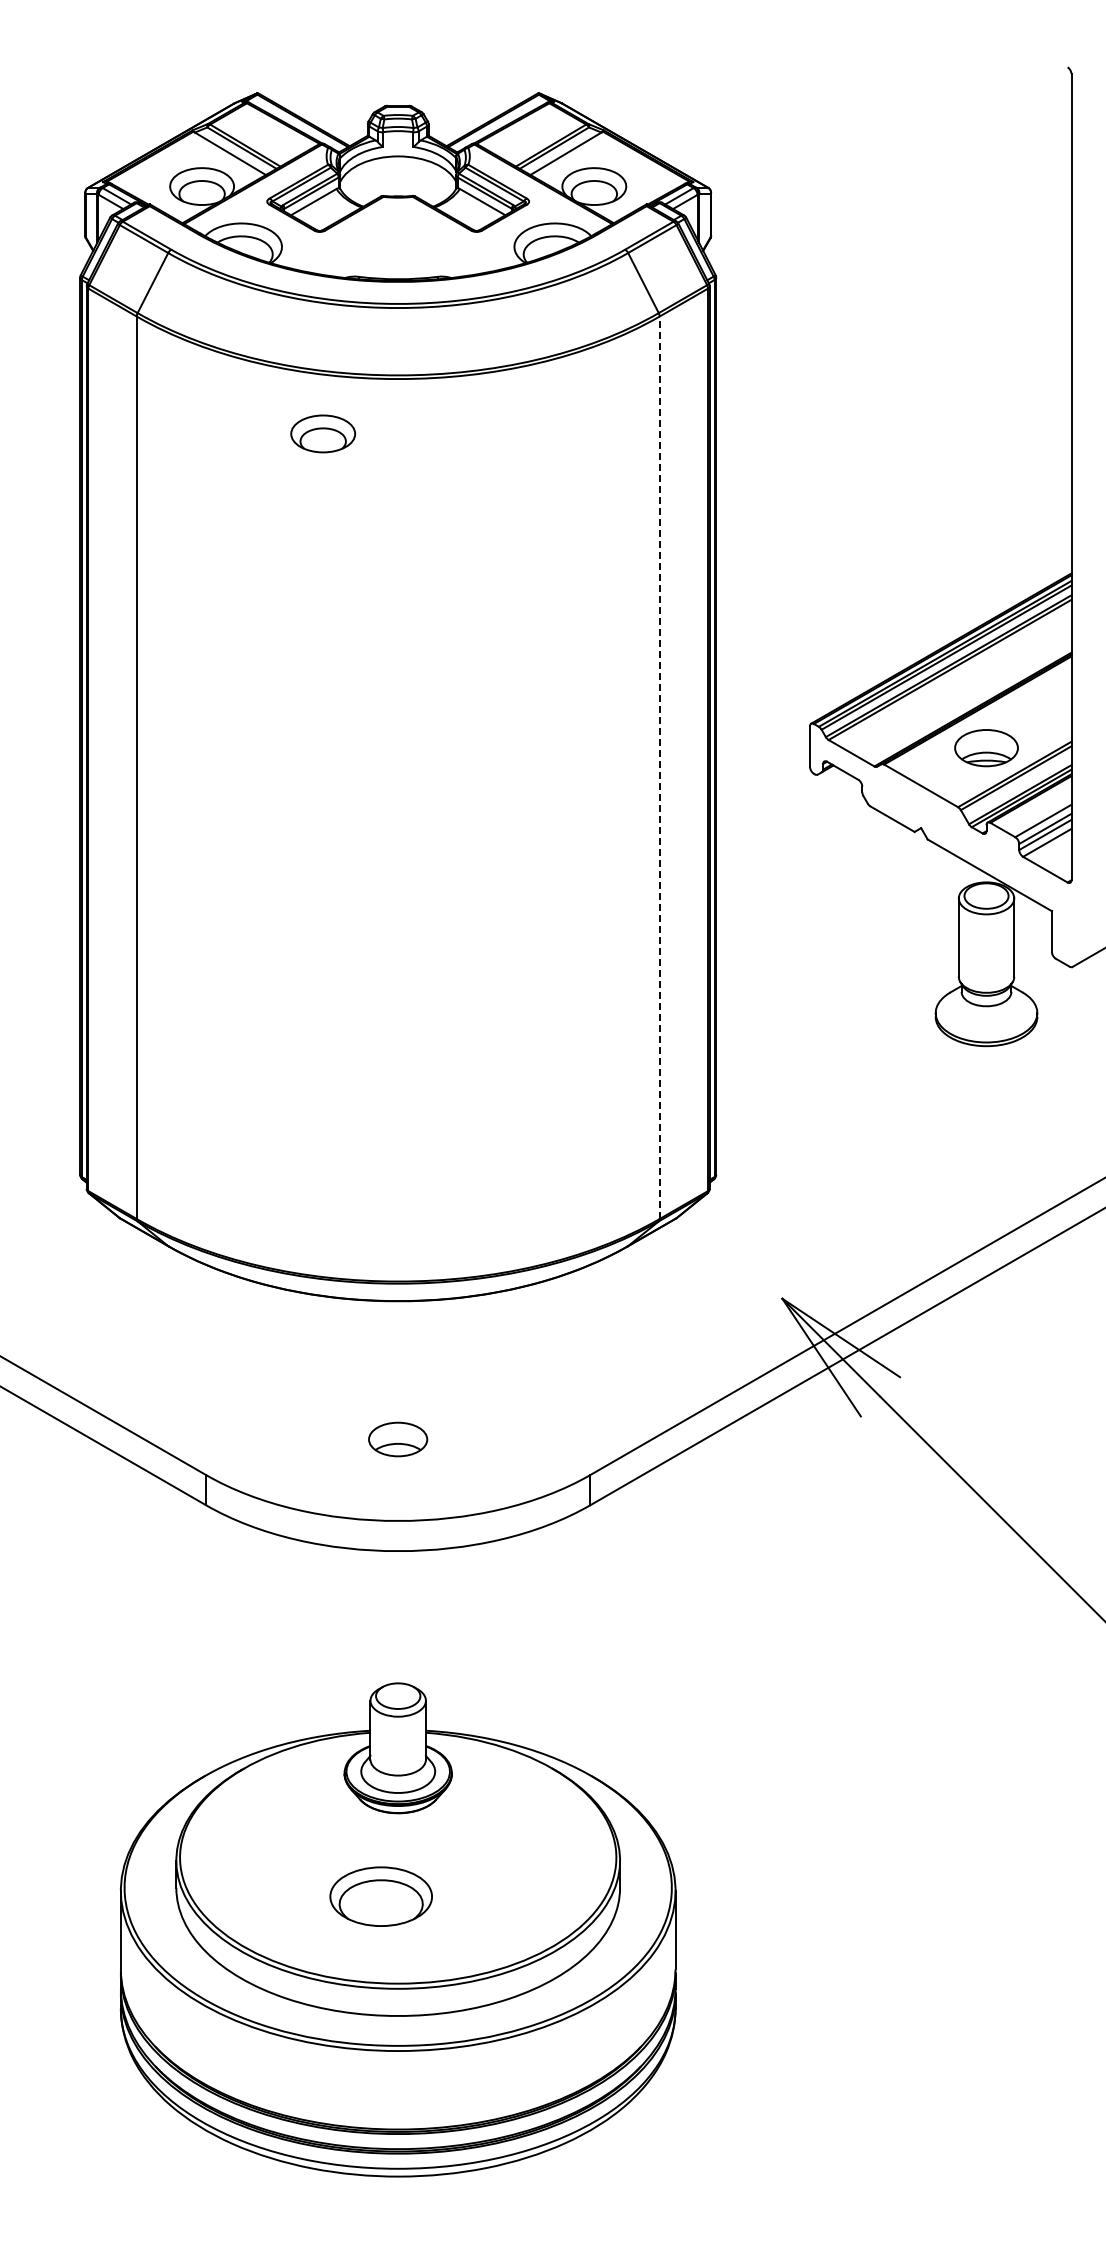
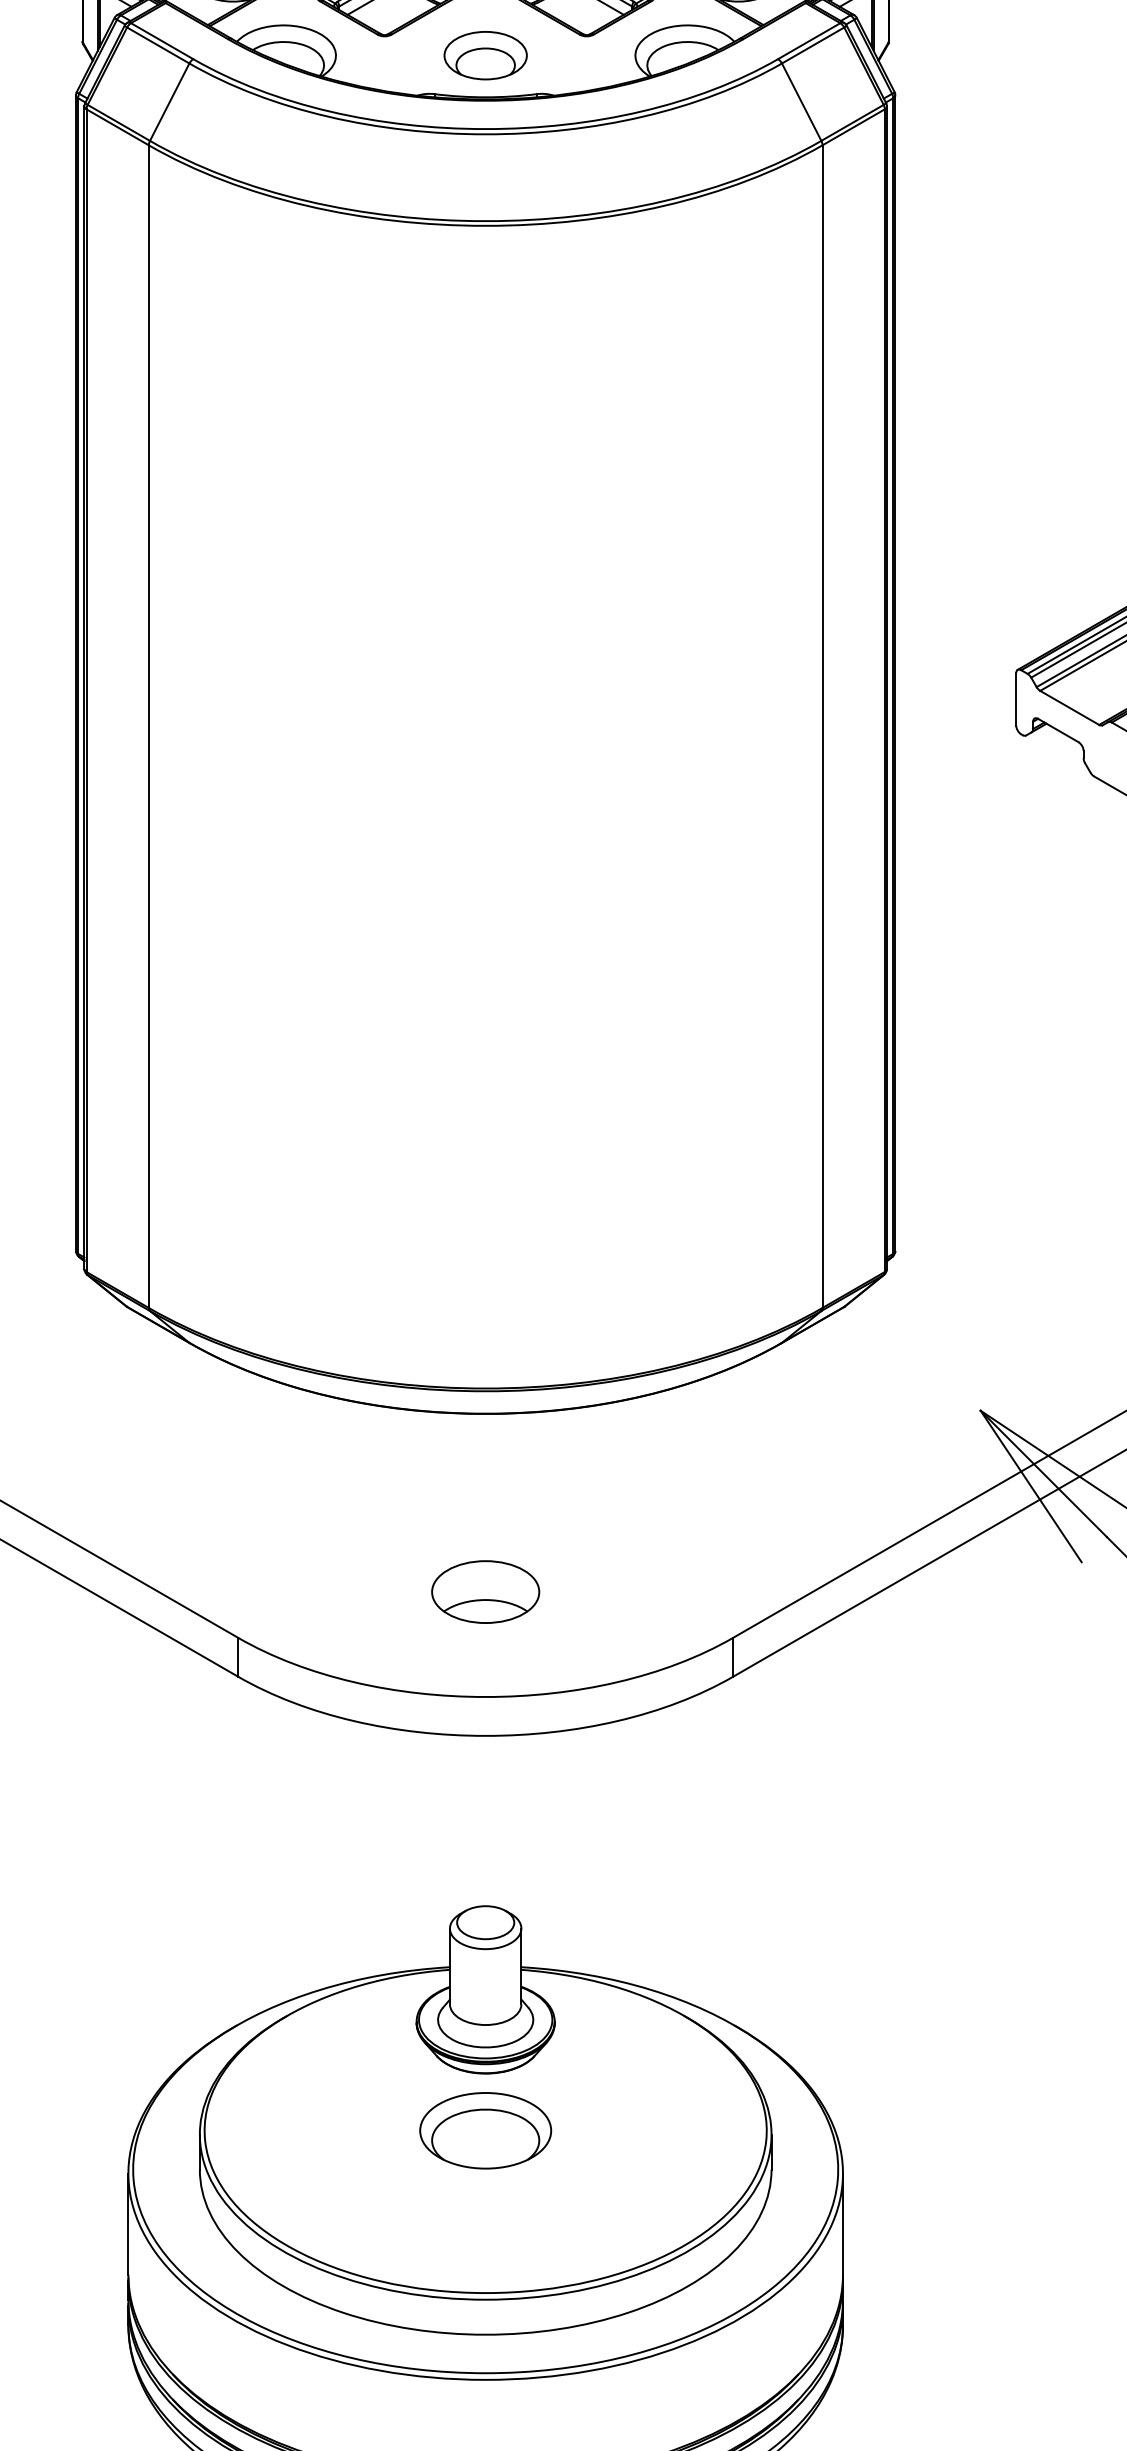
part: (323, 433) -> (486, 55), moved
line: (659, 767) -> (822, 726), dashed -> solid
part: (397, 1439) -> (484, 1592), size x1.43
part: (380, 1896) -> (484, 2130), moved

